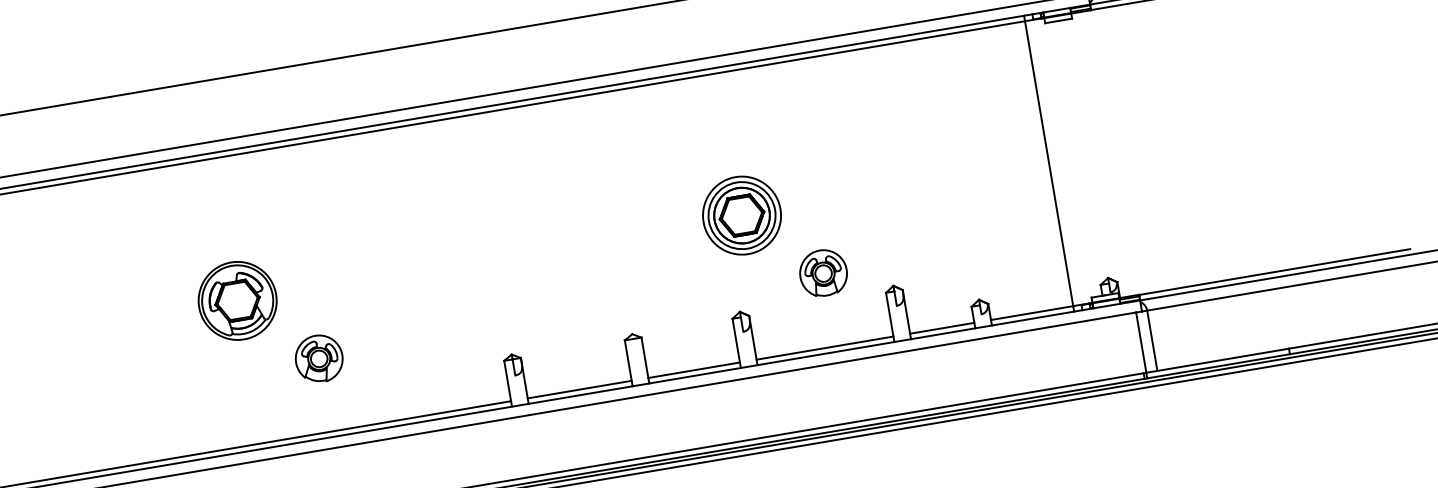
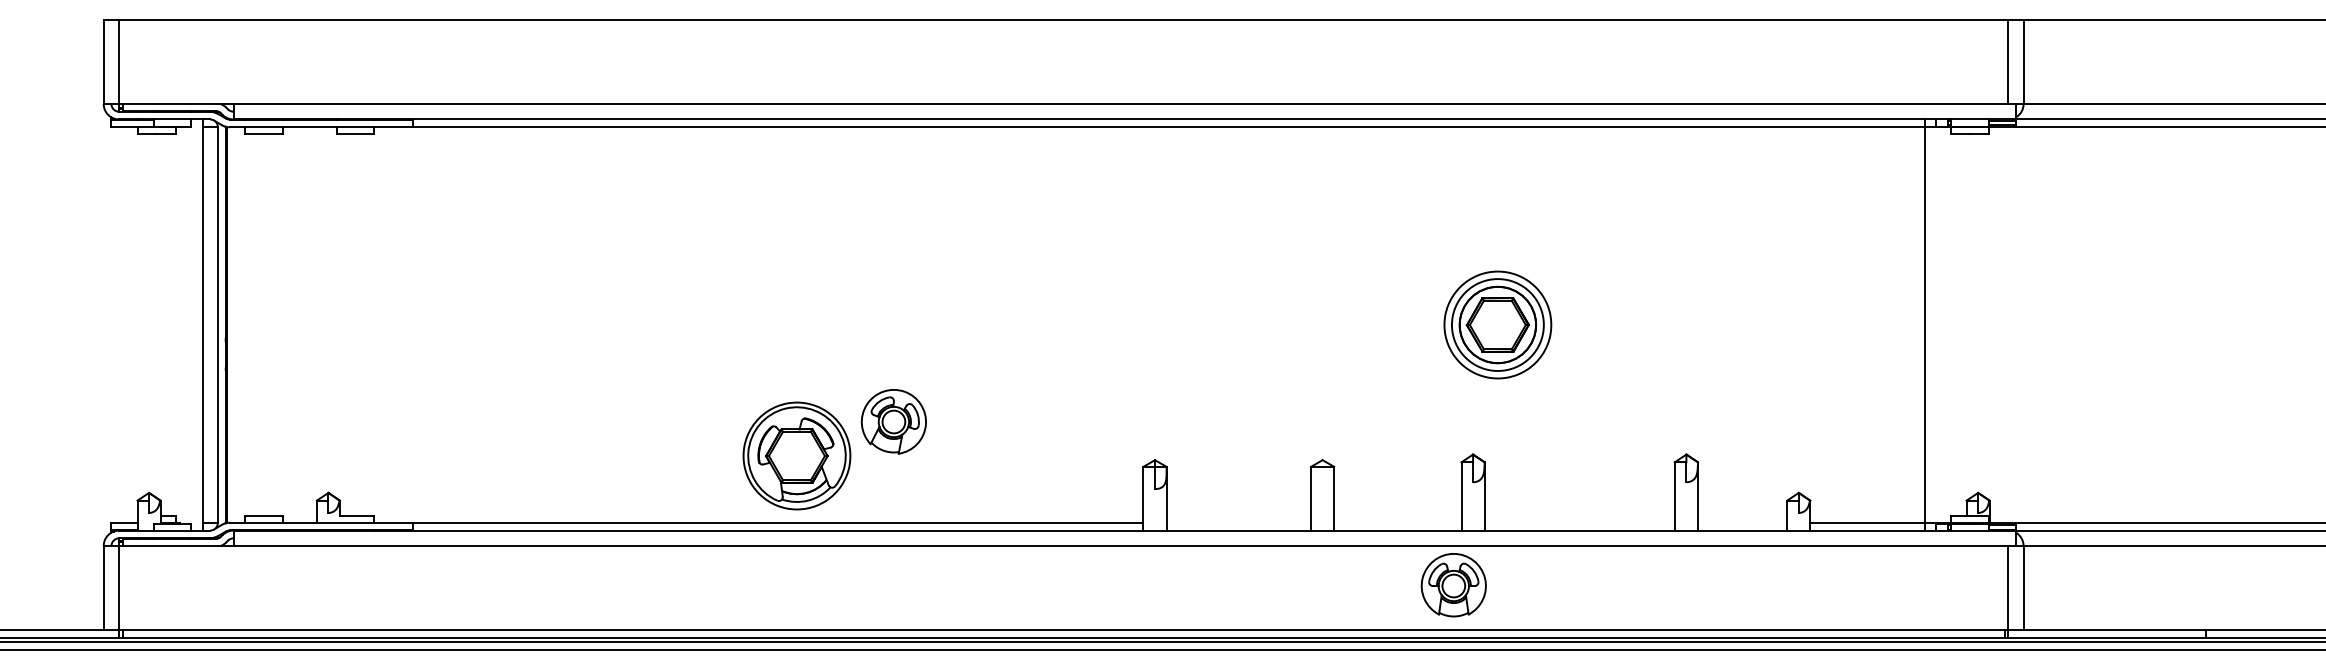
part: (823, 273) -> (1453, 585), moved
part: (237, 300) -> (796, 455), moved
line: (942, 327) -> (1742, 522), removed
line: (824, 347) -> (1579, 522), removed
line: (693, 369) -> (1397, 522), removed
line: (579, 389) -> (1238, 522), removed

